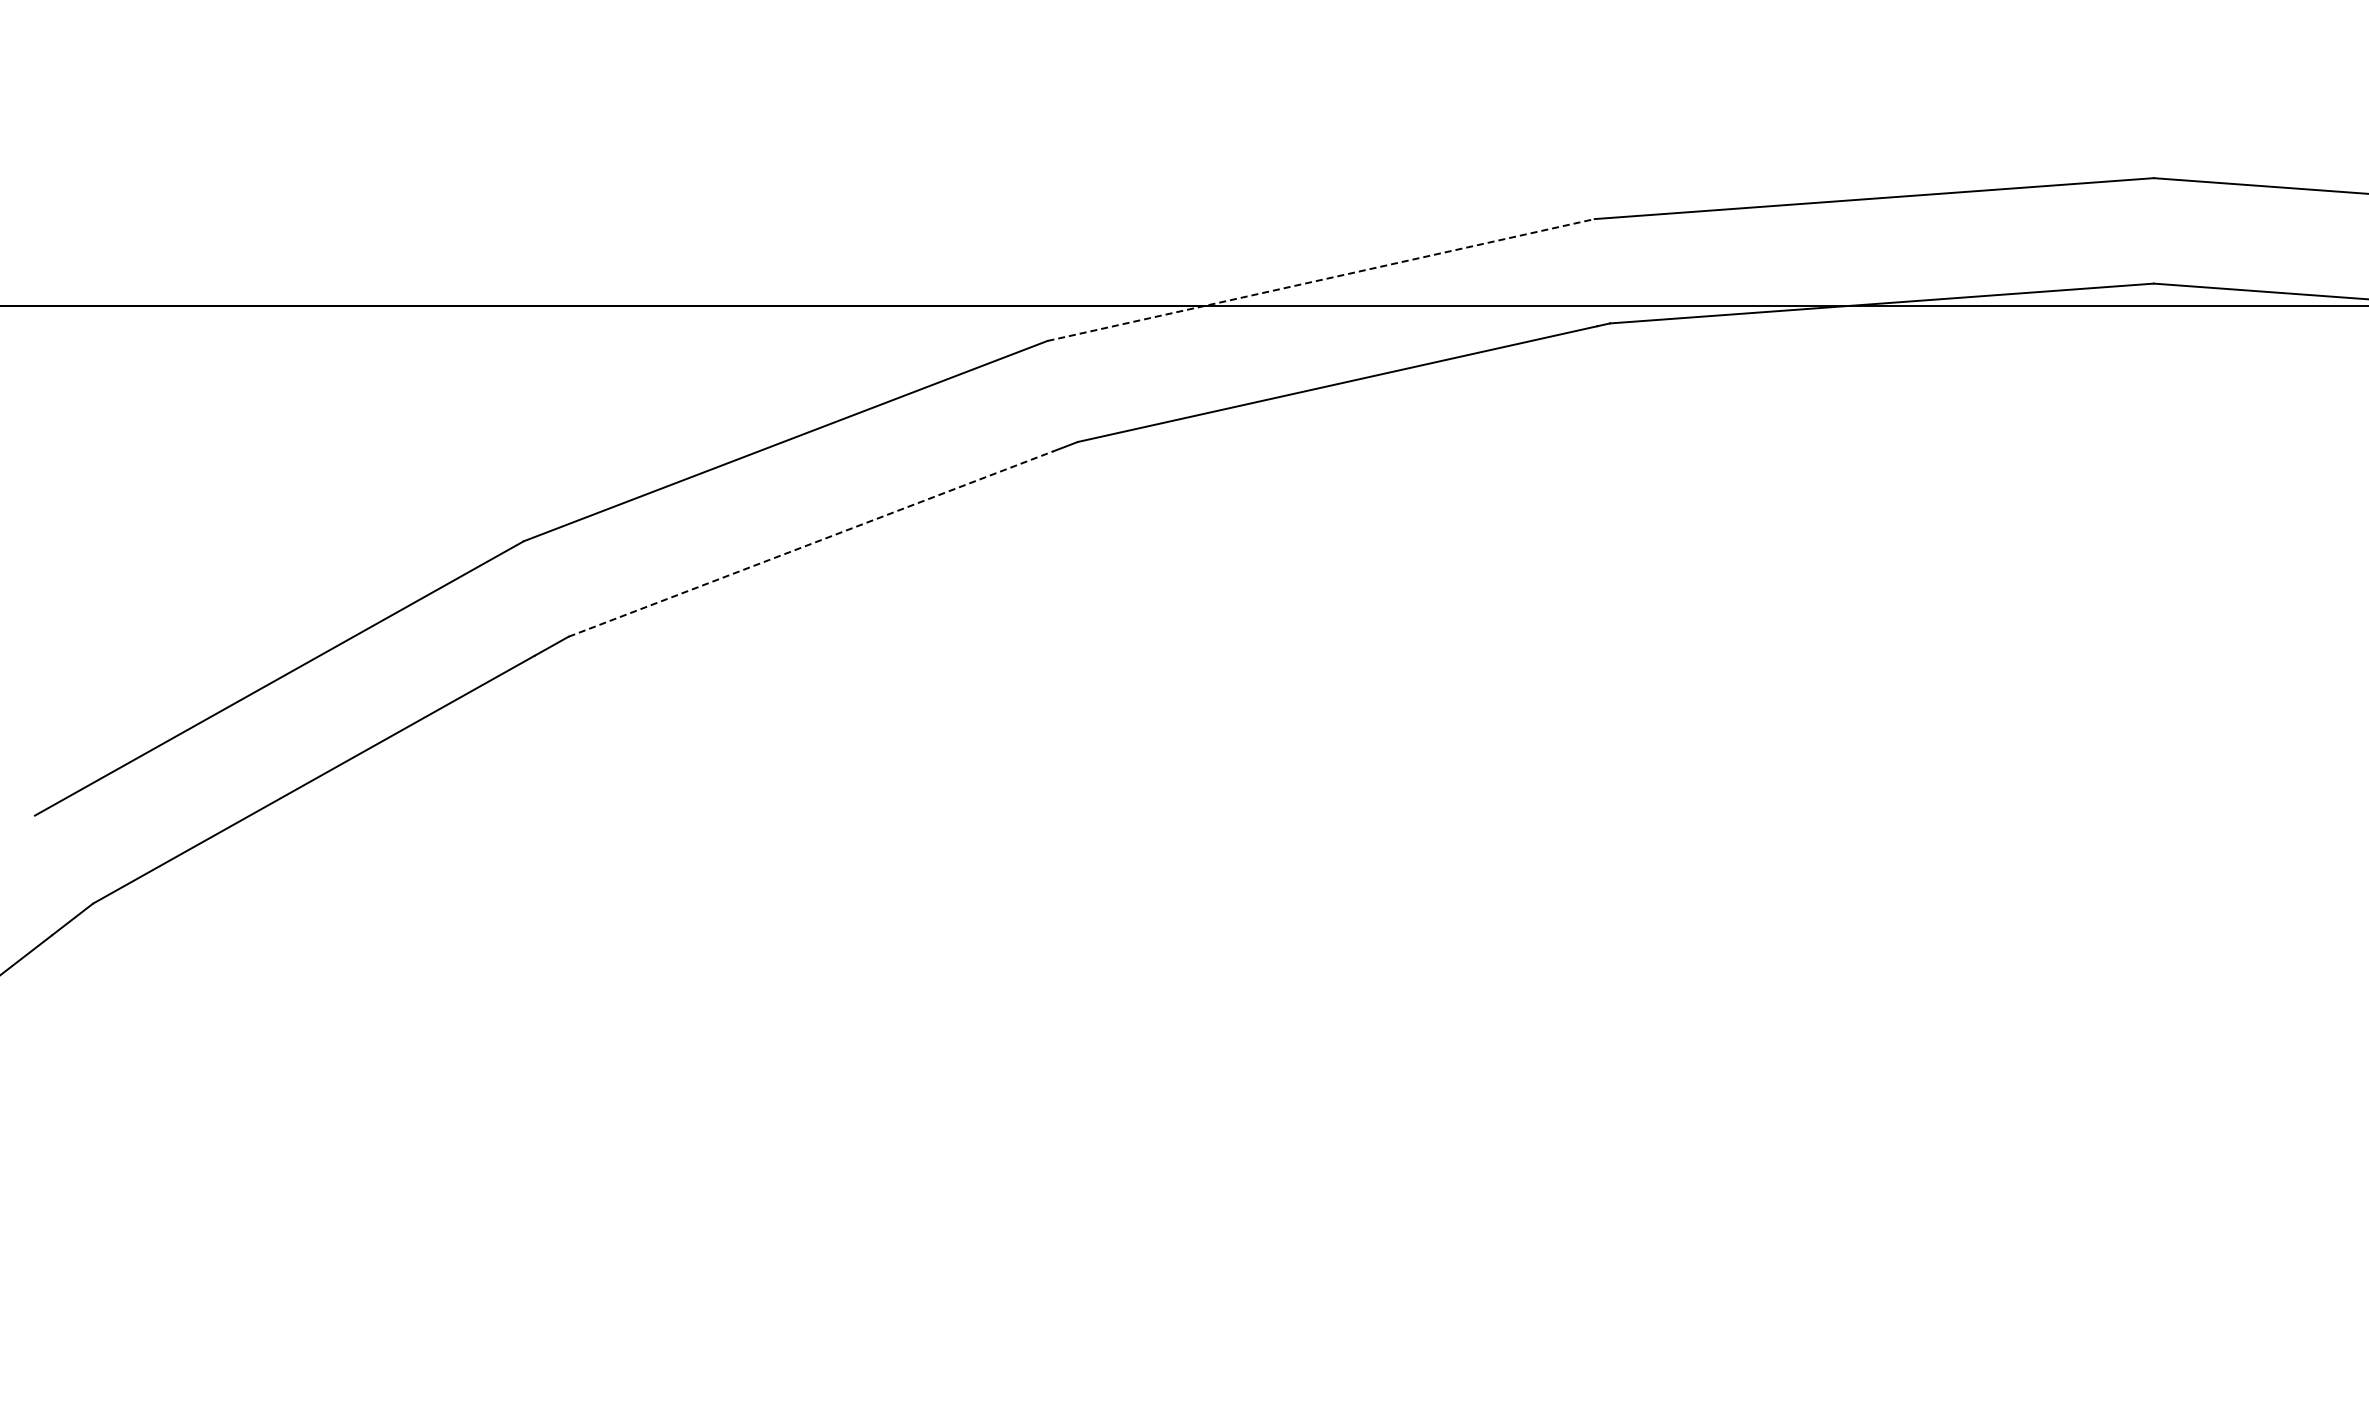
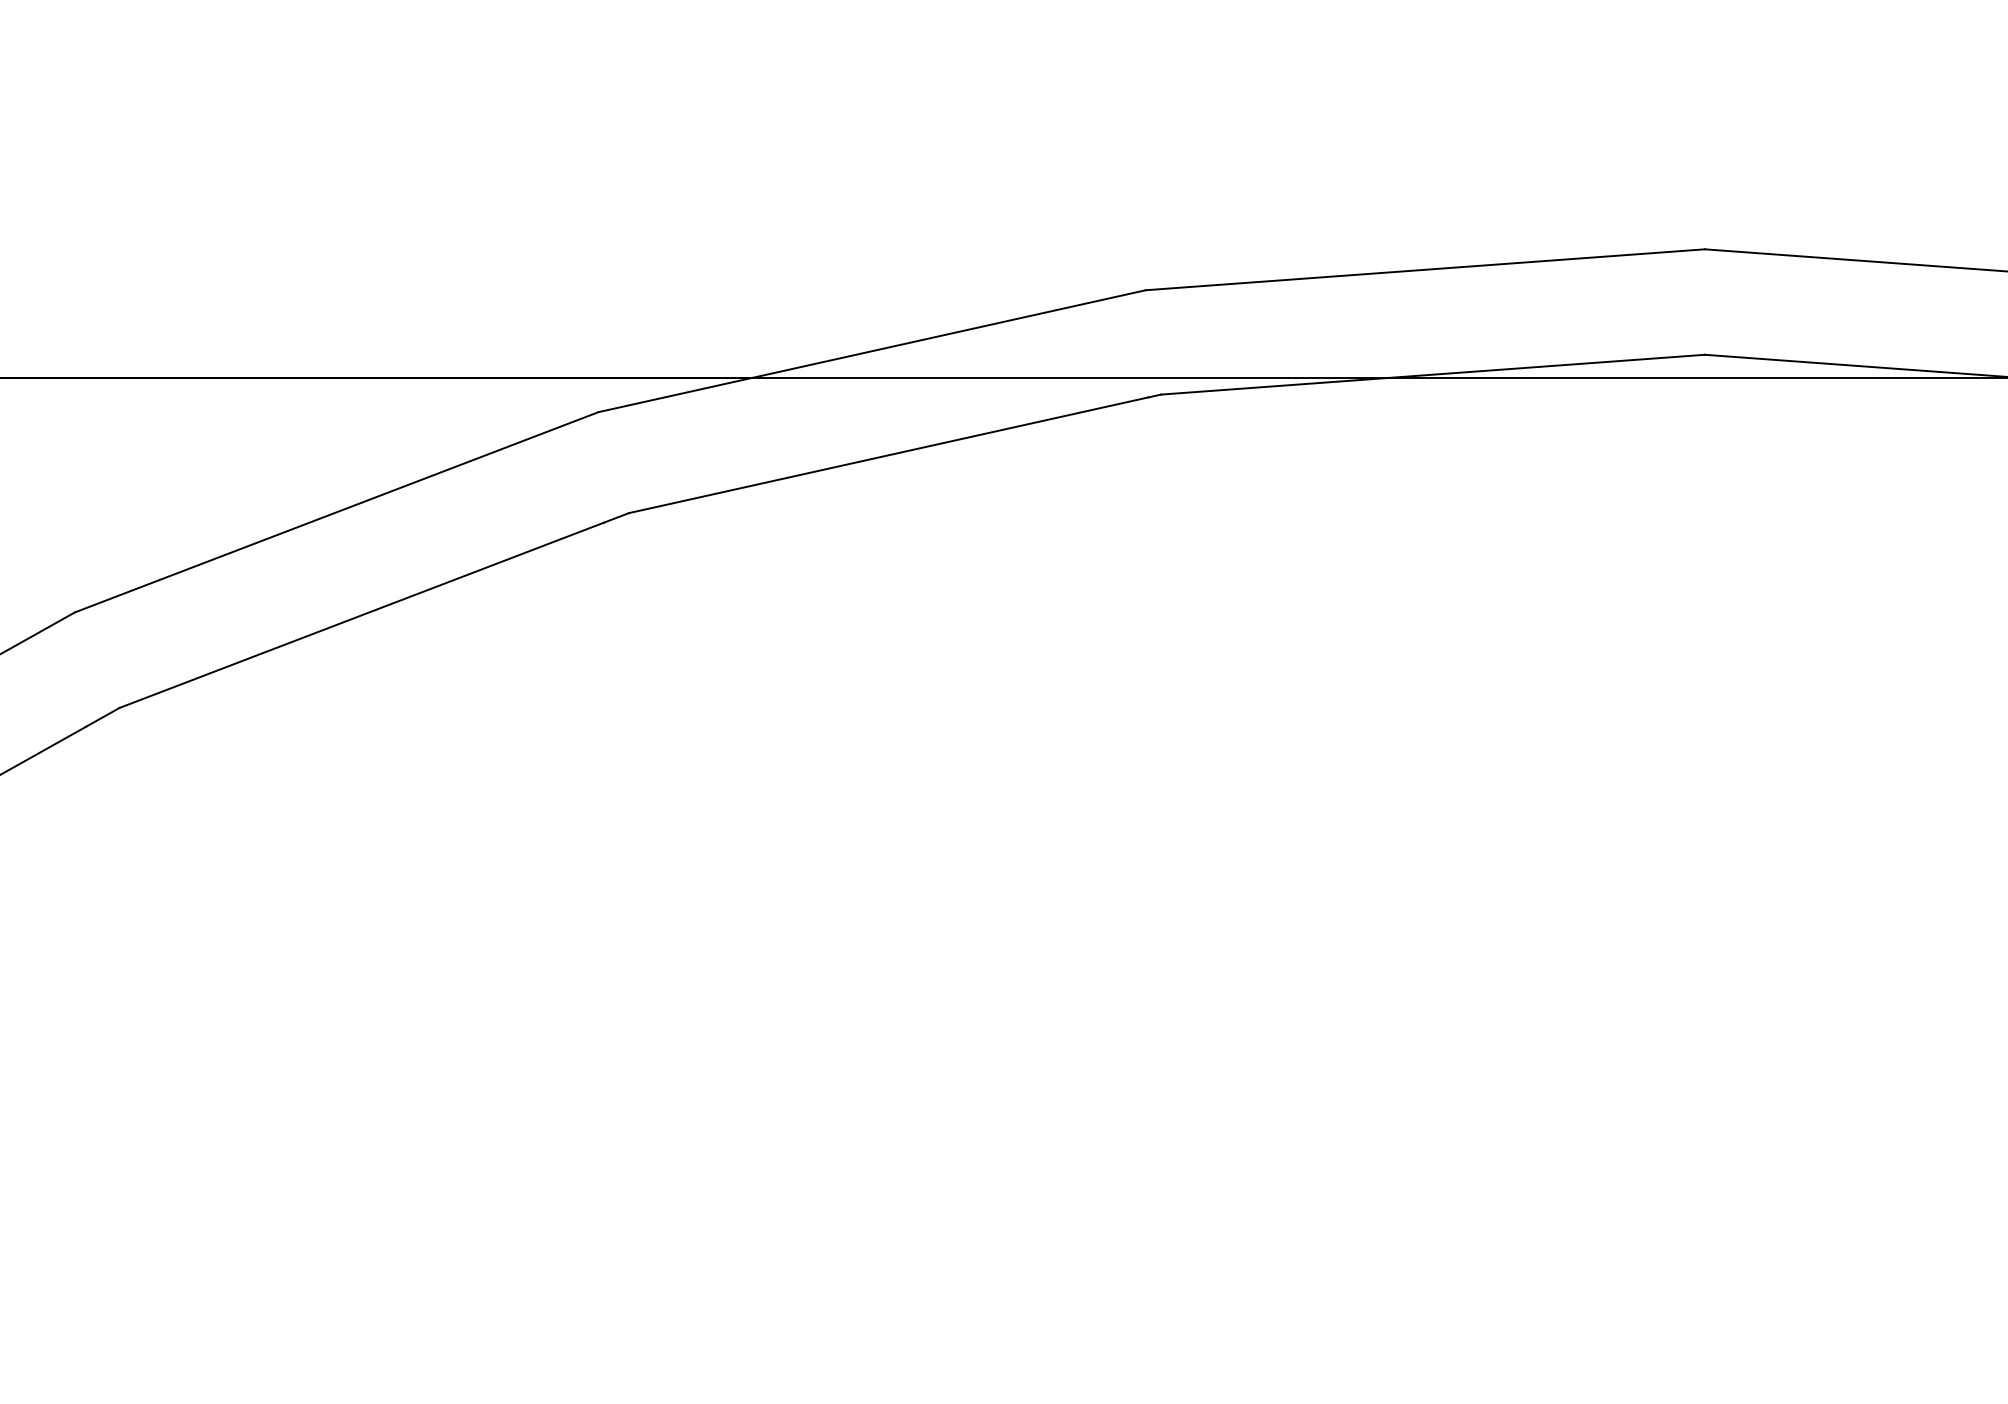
line: (1321, 279) -> (872, 350), dashed -> solid
line: (811, 544) -> (362, 615), dashed -> solid

